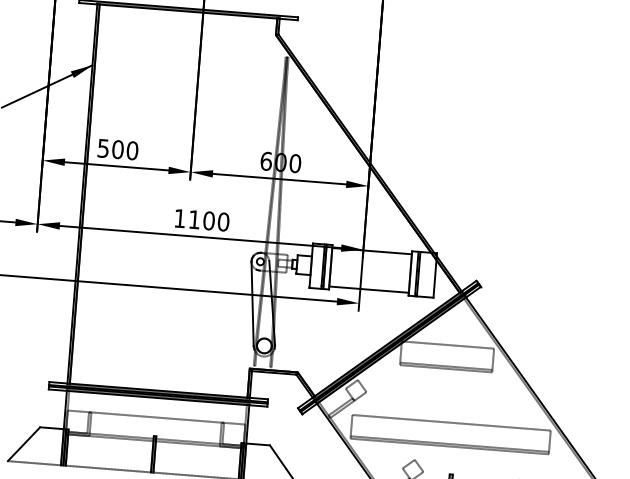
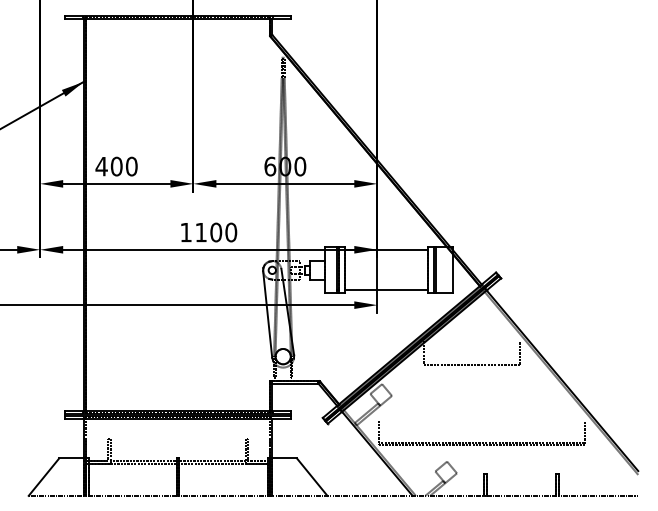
text: (103, 148) -> (101, 166), 500 -> 400
line: (447, 344) -> (471, 340), removed
line: (445, 365) -> (471, 362), removed
line: (156, 418) -> (178, 439), removed
line: (451, 422) -> (481, 420), removed

